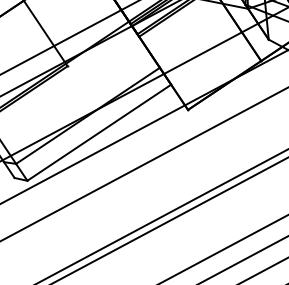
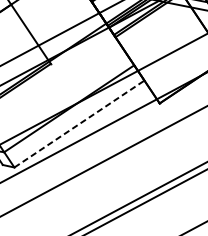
line: (99, 132) -> (79, 123), solid -> dashed

